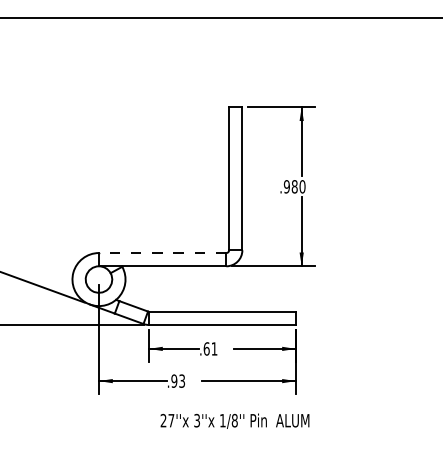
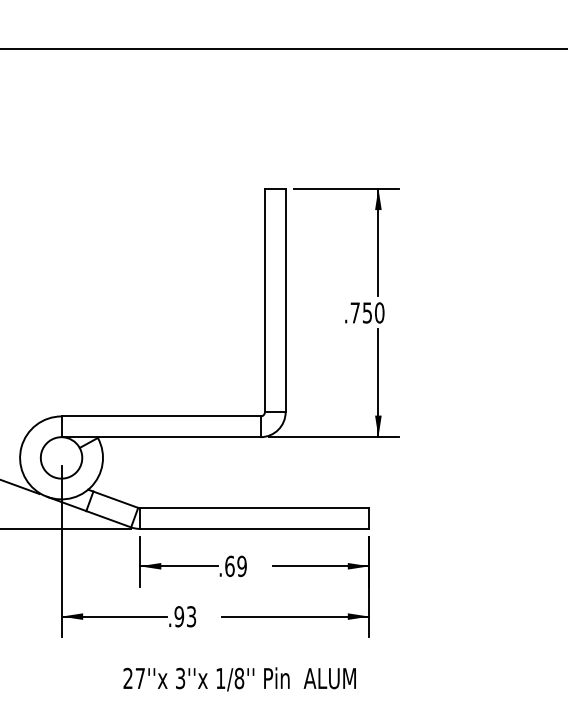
text: (290, 186) -> (360, 312), .980 -> .750
line: (162, 253) -> (160, 417), dashed -> solid
text: (214, 348) -> (242, 565), .61 -> .69
text: (234, 420) -> (238, 678), moved

